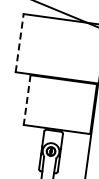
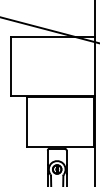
line: (19, 42) -> (11, 65), dashed -> solid
line: (27, 100) -> (26, 122), dashed -> solid

